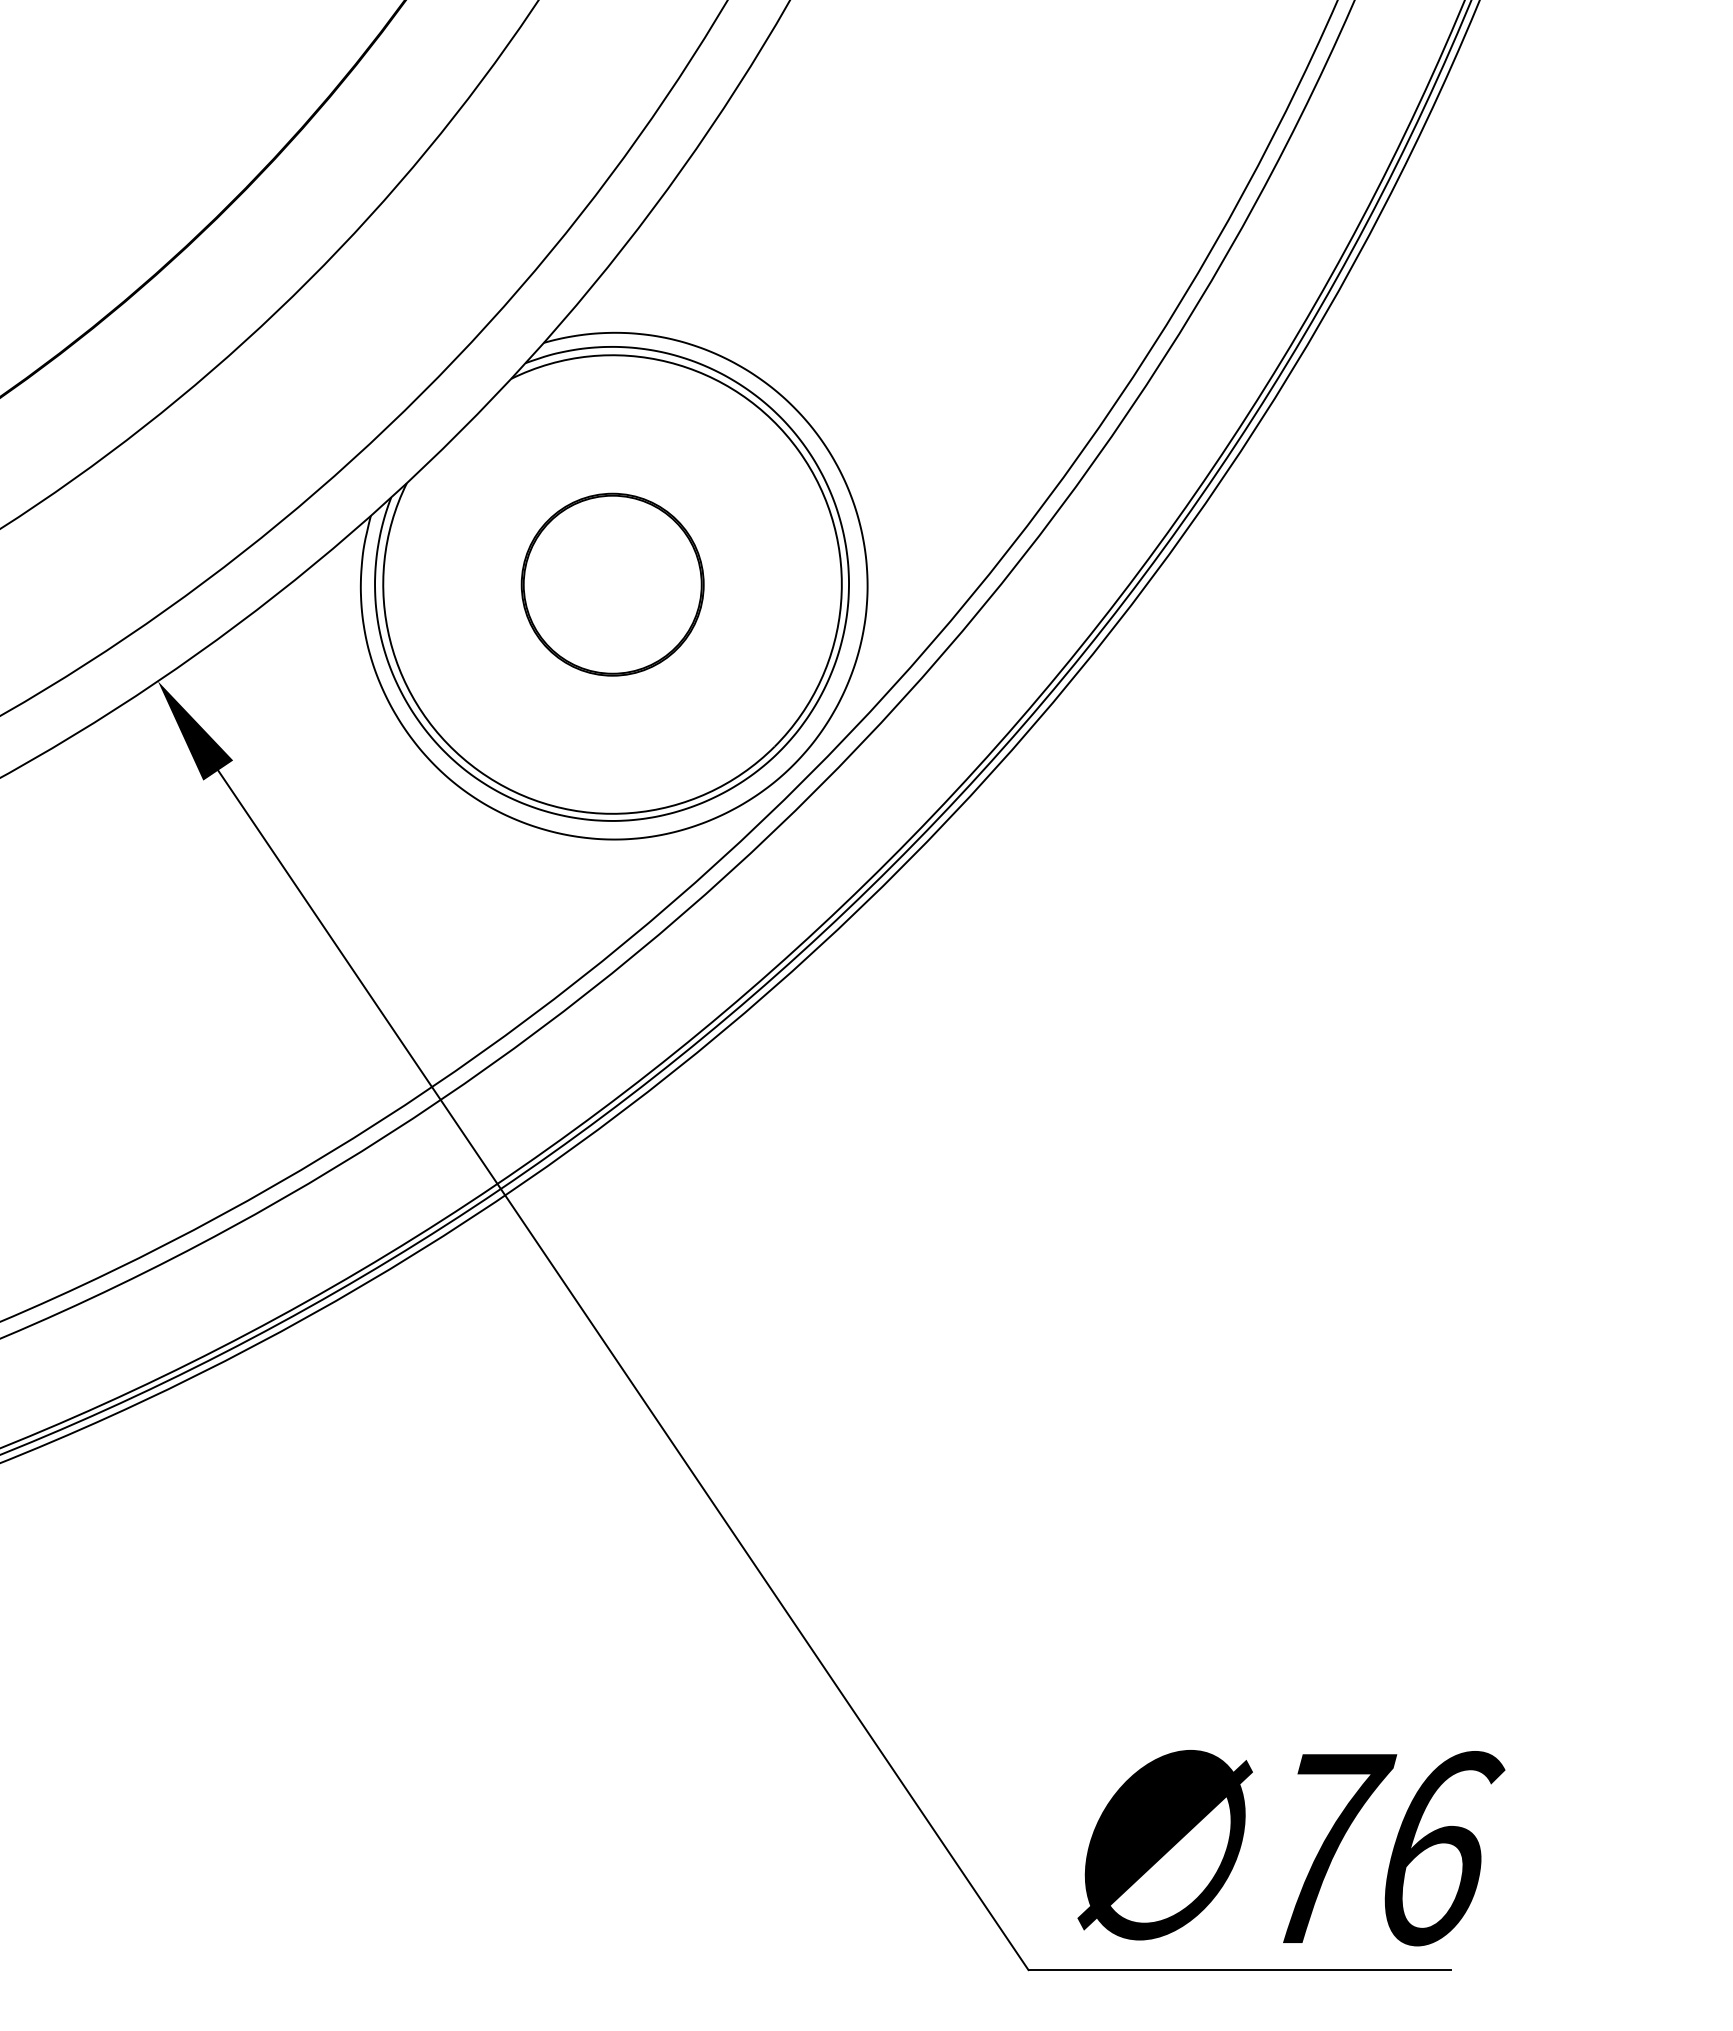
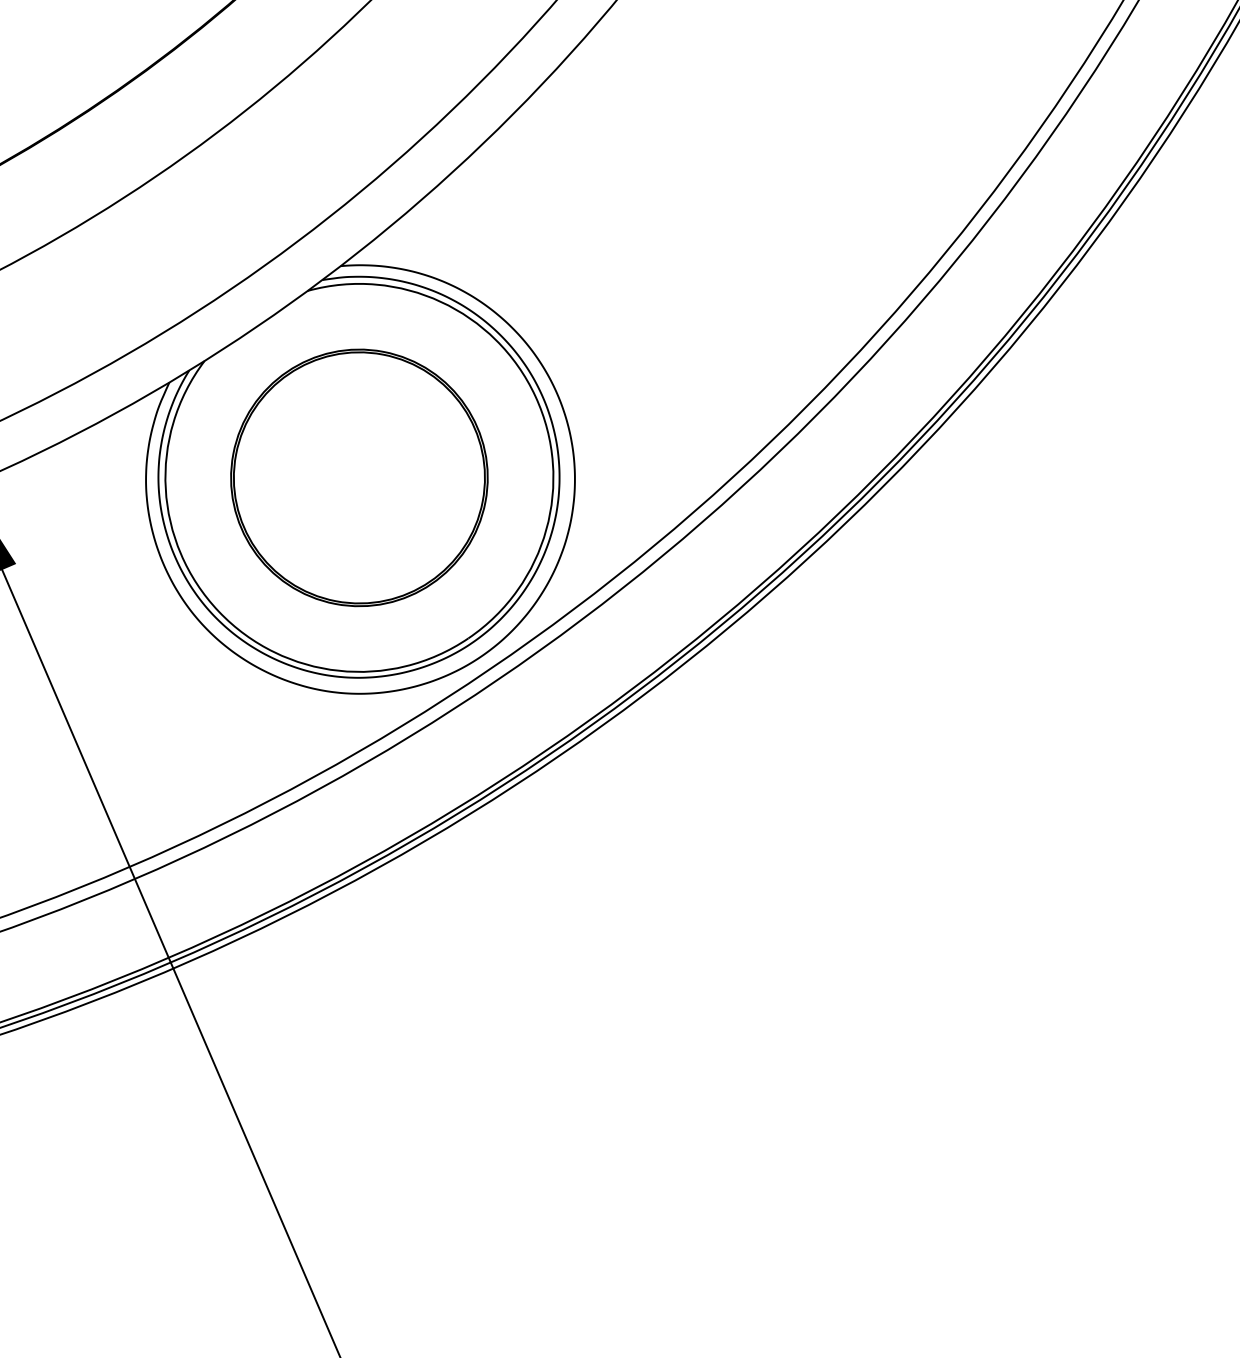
part: (612, 584) -> (359, 477), size x1.67

